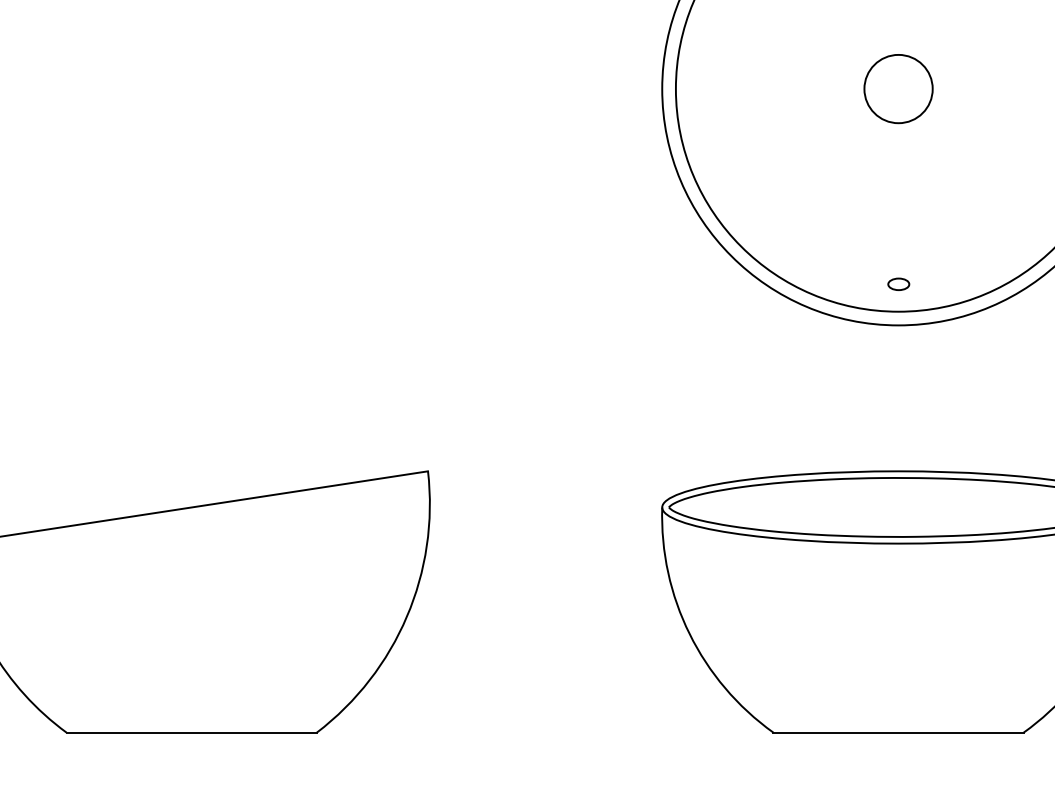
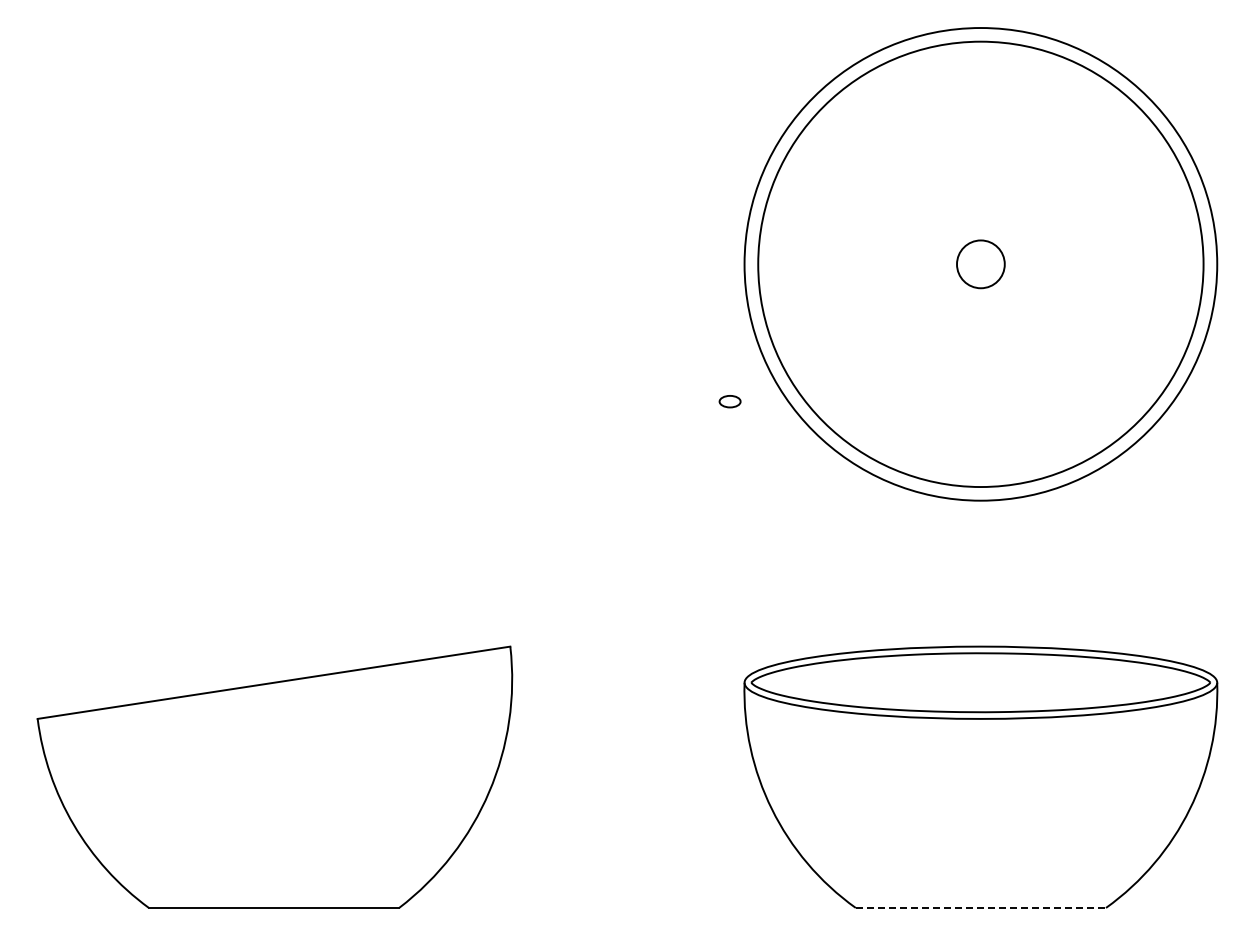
circle: (898, 89) -> (980, 264), size x0.7
part: (898, 284) -> (729, 401), moved
line: (899, 733) -> (981, 908), solid -> dashed

